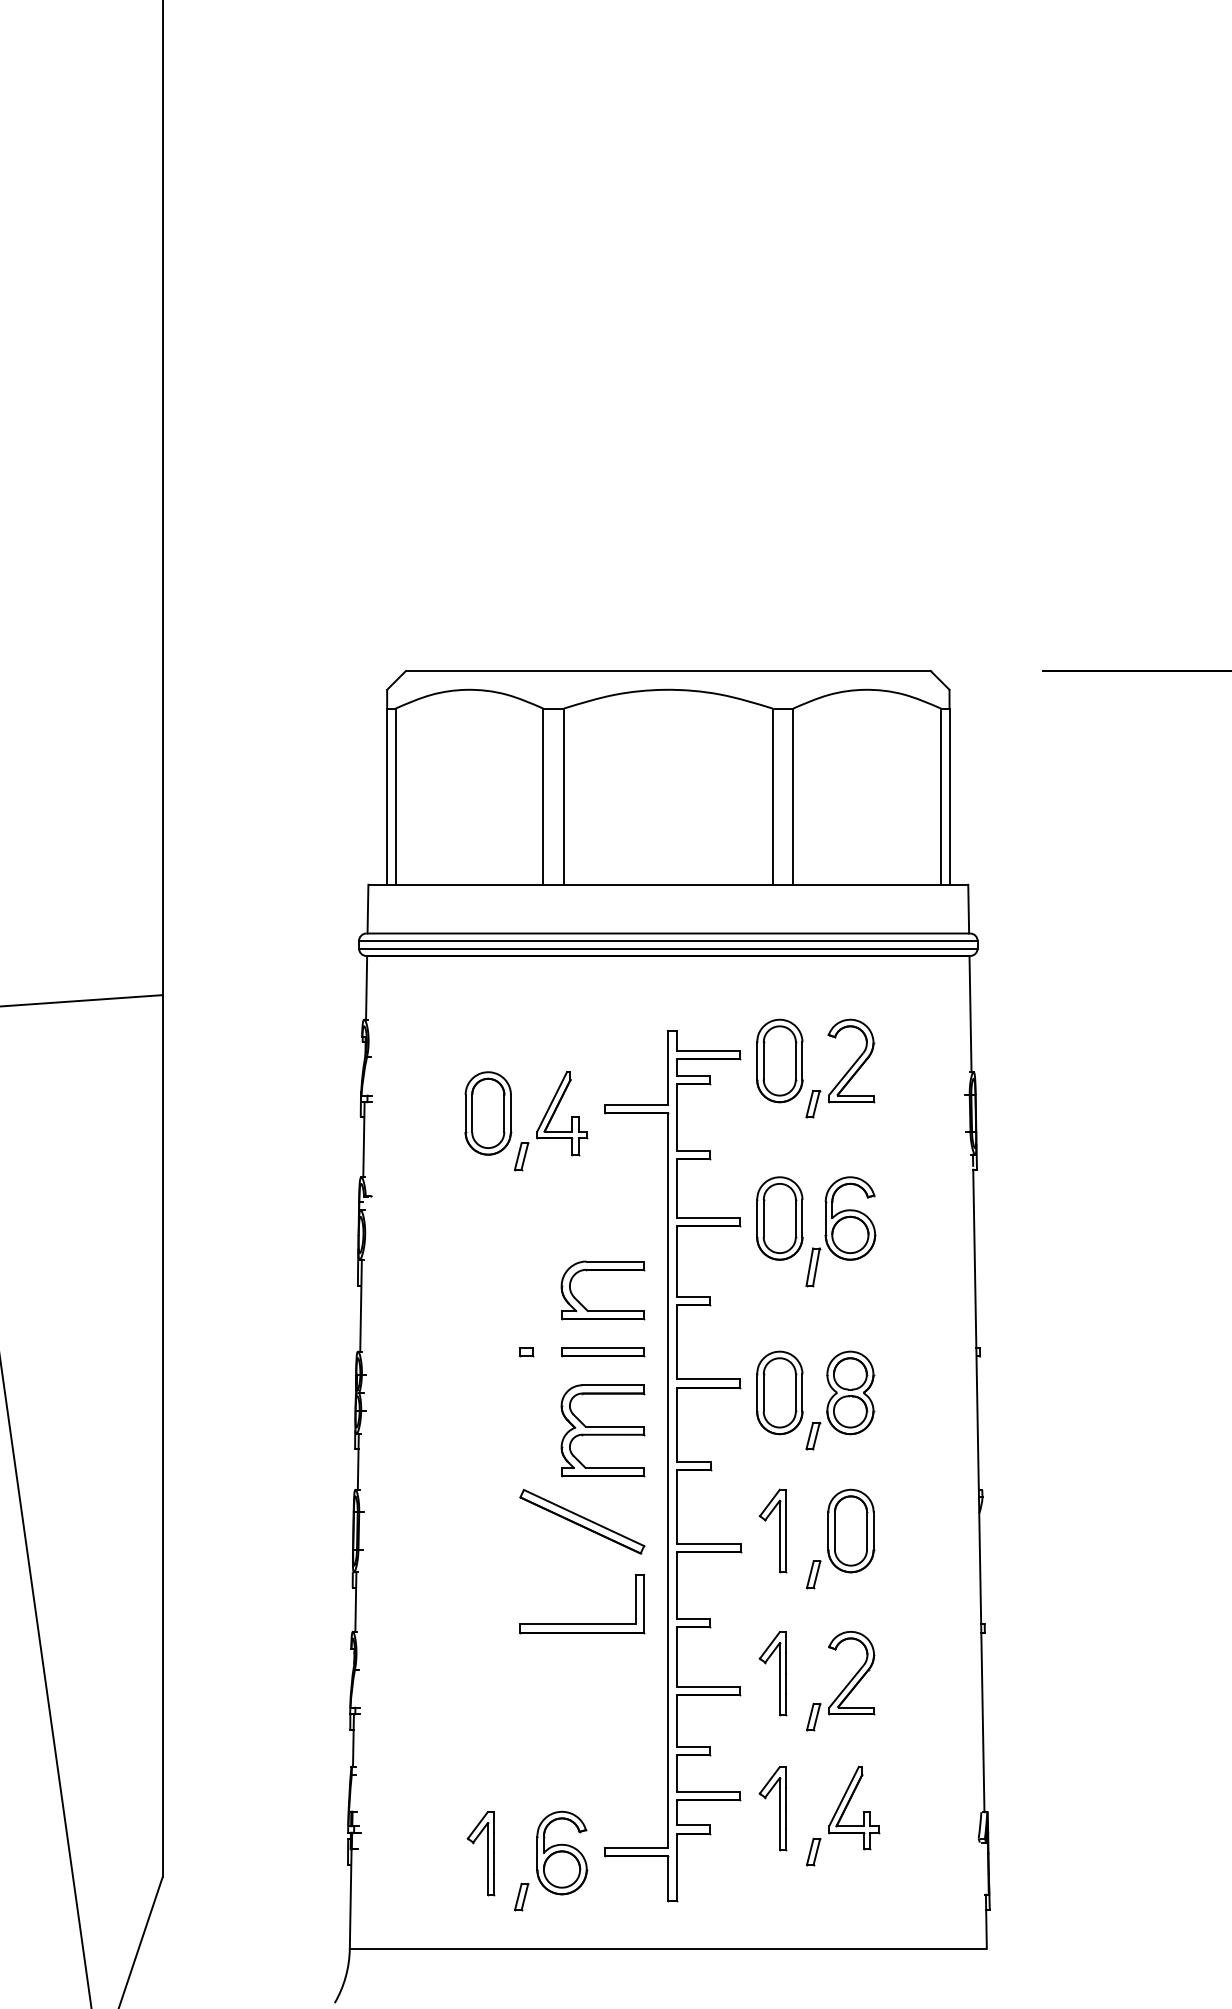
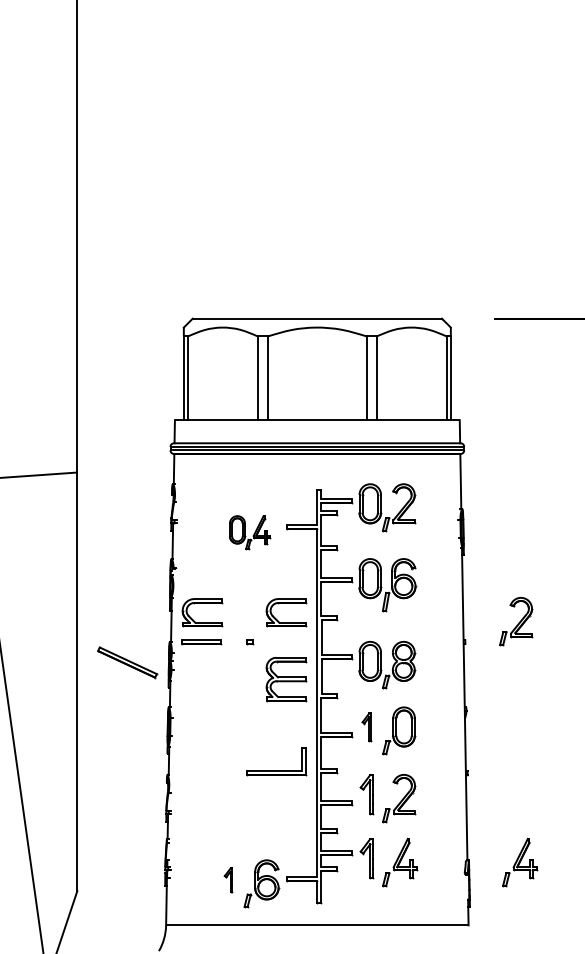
part: (527, 1121) -> (250, 532), size x0.7
part: (426, 1270) -> (202, 603), added
part: (1087, 1308) -> (516, 621), added
part: (603, 1353) -> (201, 642), moved
part: (582, 1521) -> (127, 662), moved
part: (771, 1532) -> (366, 727), size x0.7
part: (1096, 1816) -> (520, 862), added
part: (481, 1854) -> (228, 880), size x0.6

